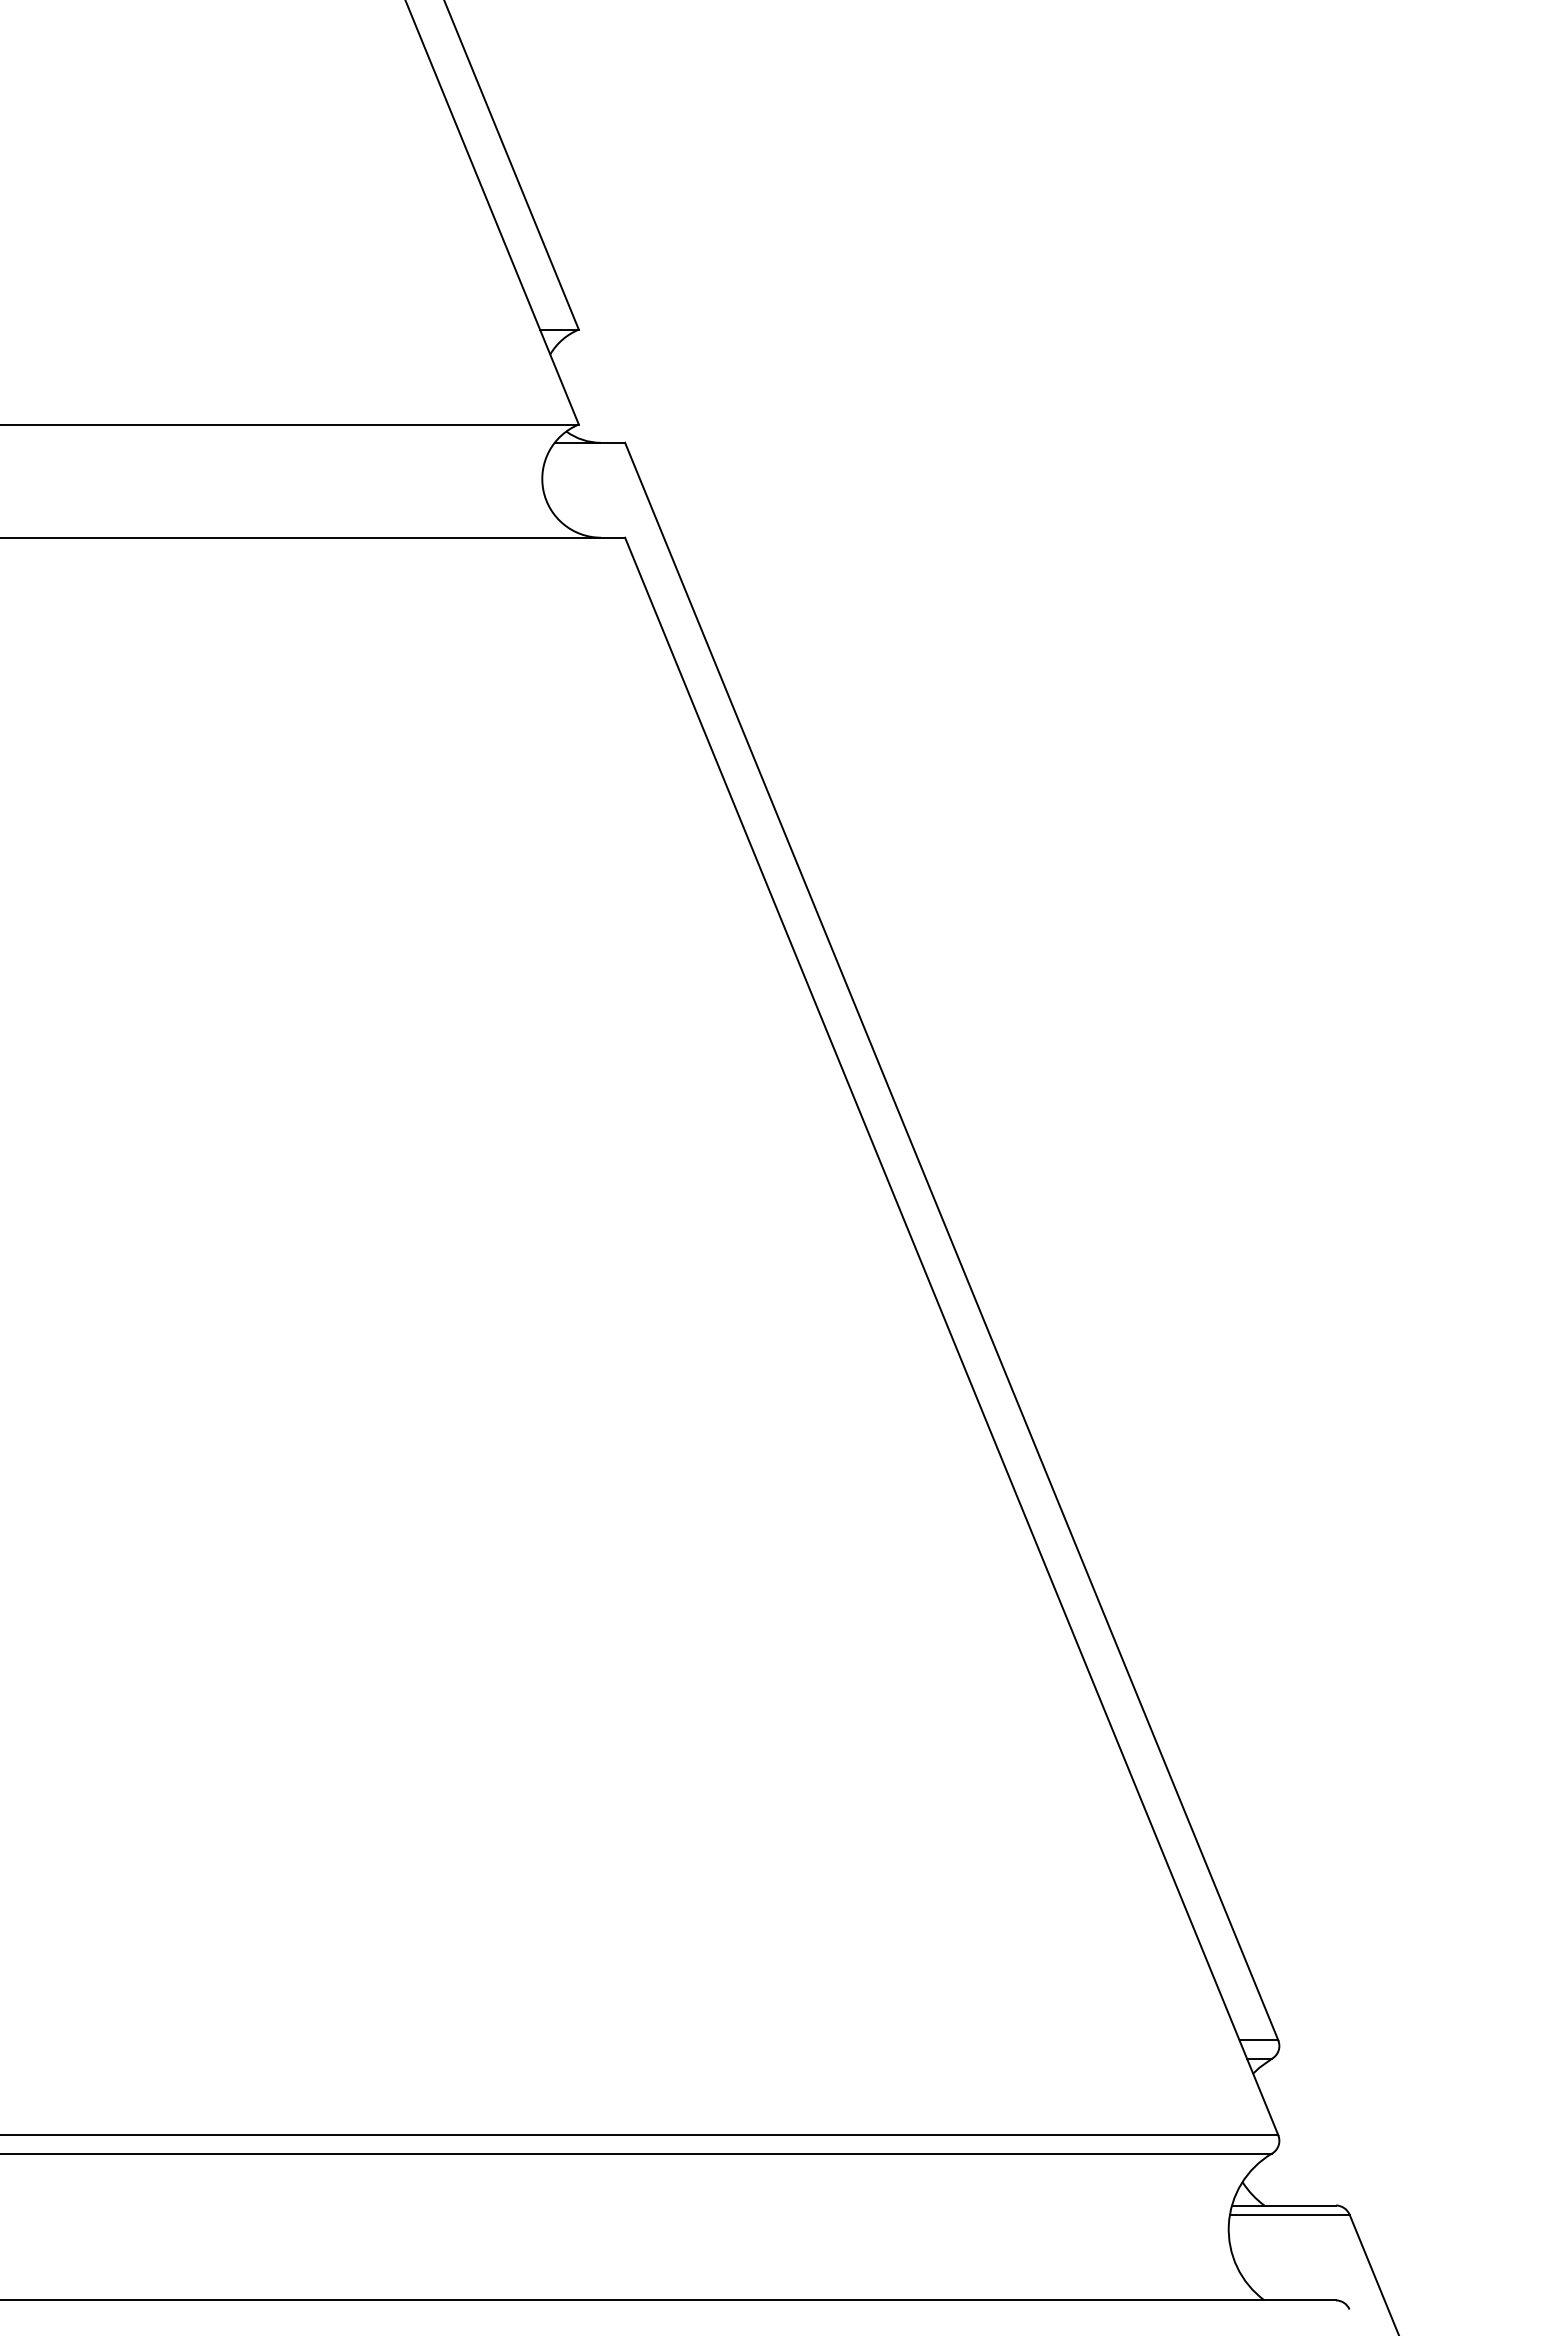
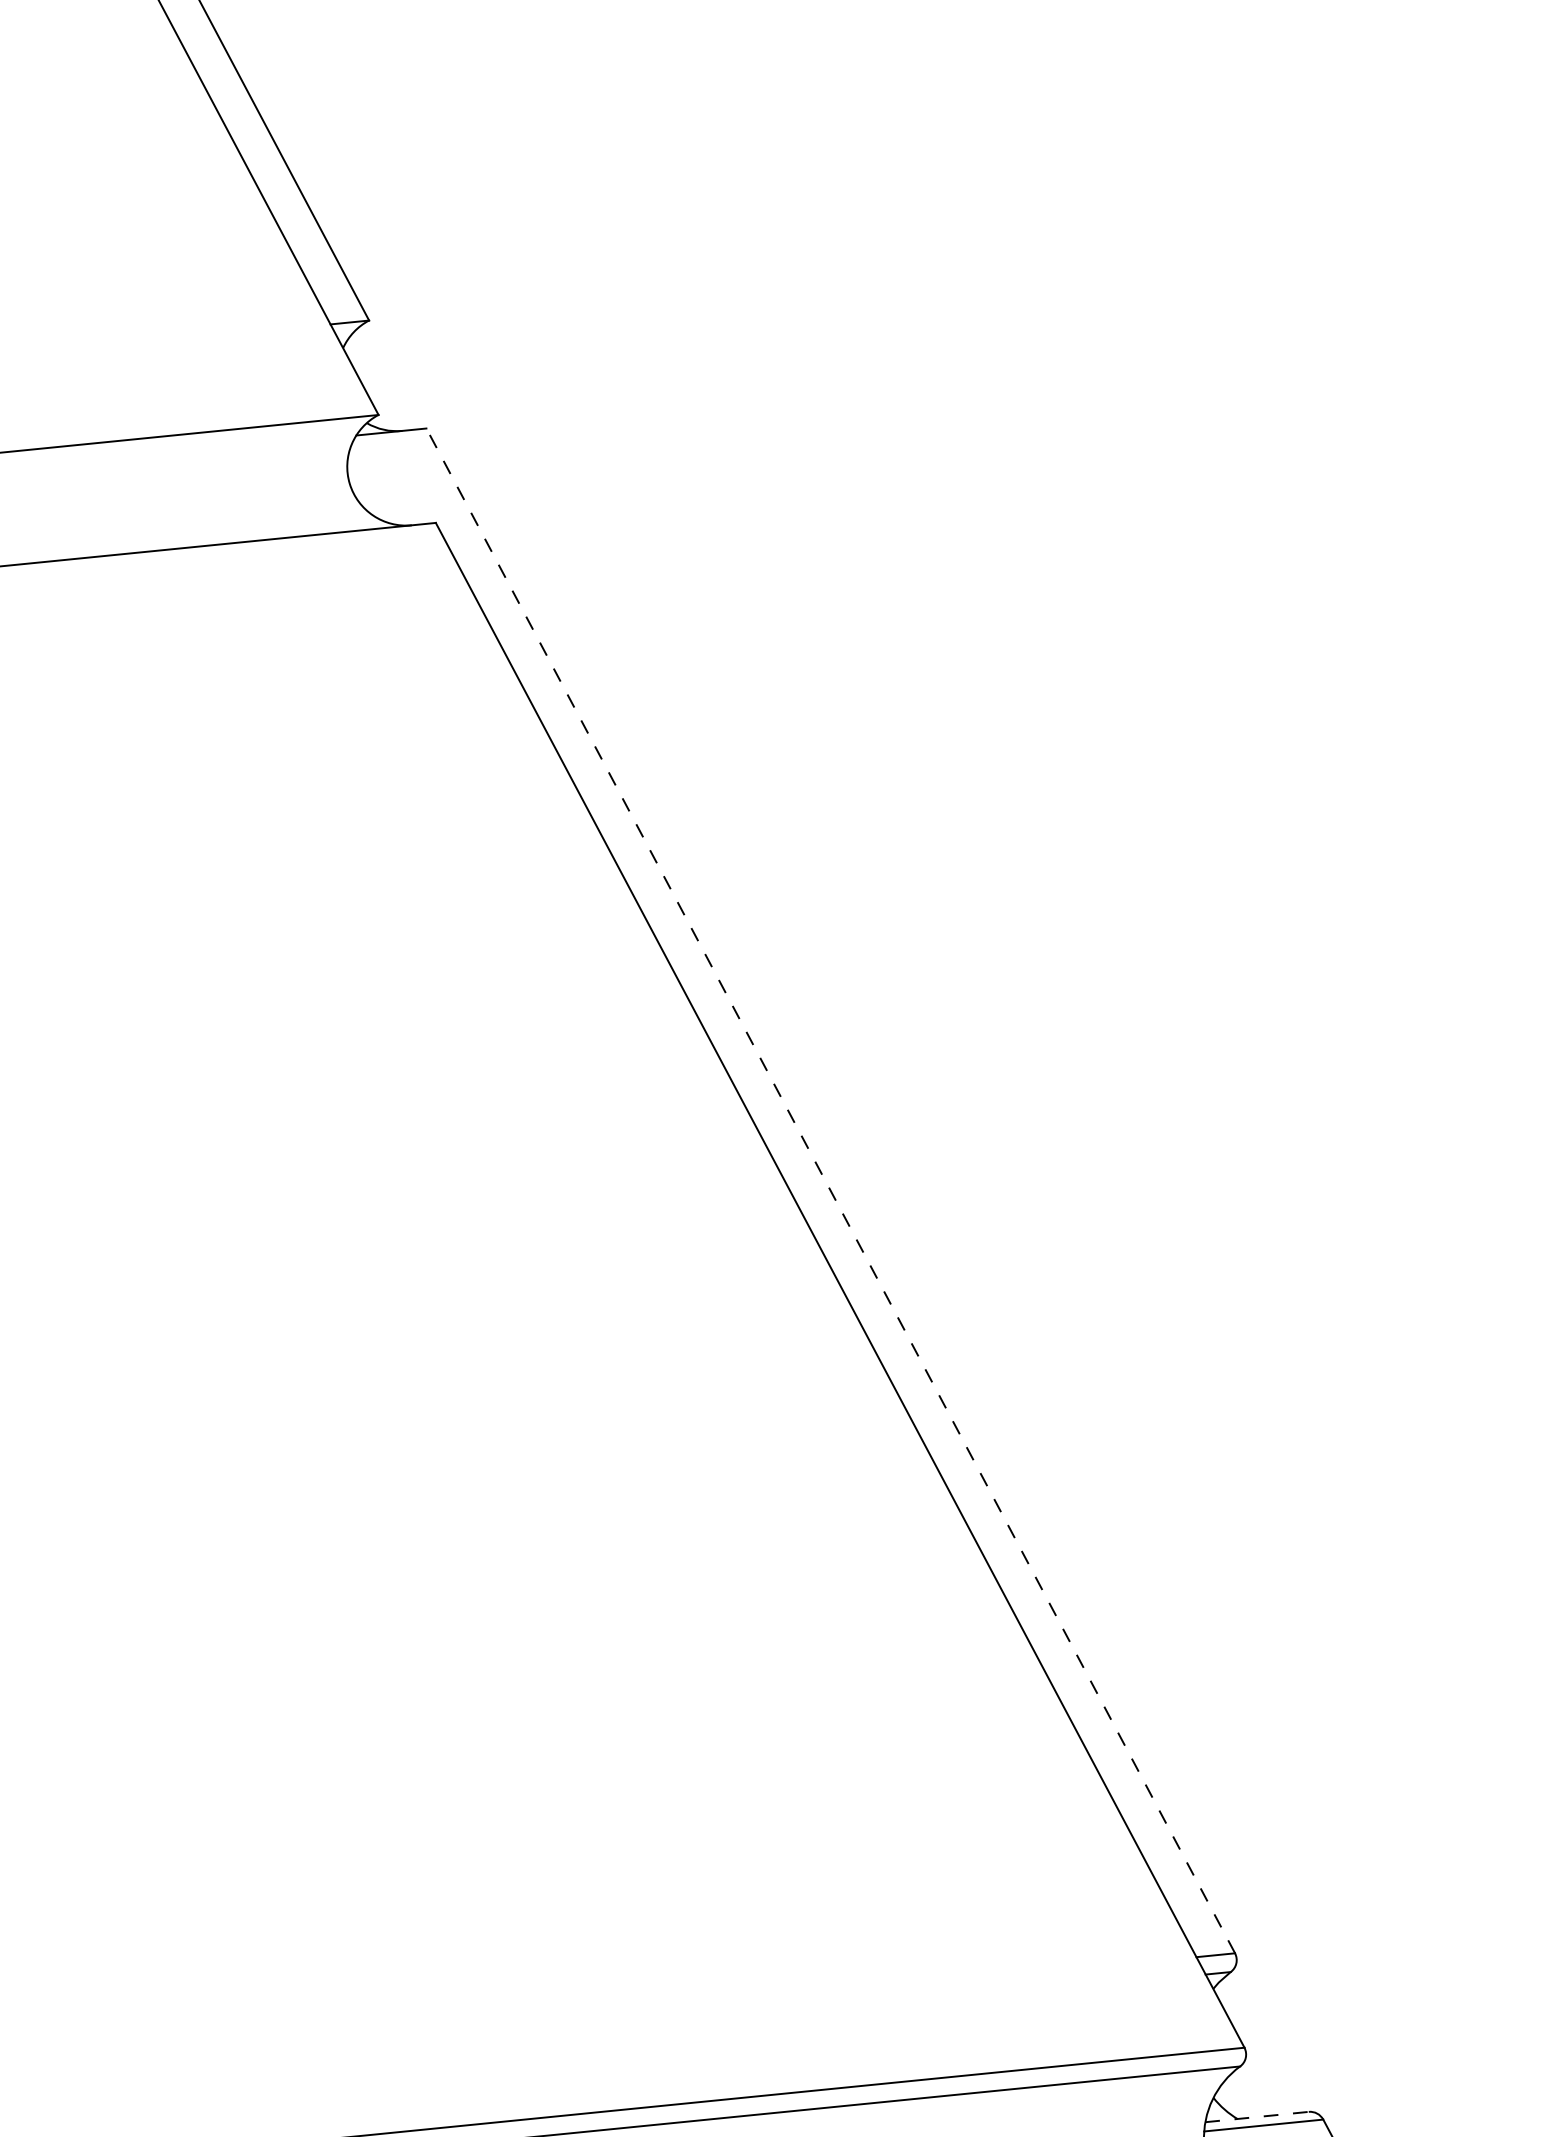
line: (951, 1241) -> (830, 1190), solid -> dashed
line: (1283, 2205) -> (1256, 2117), solid -> dashed

